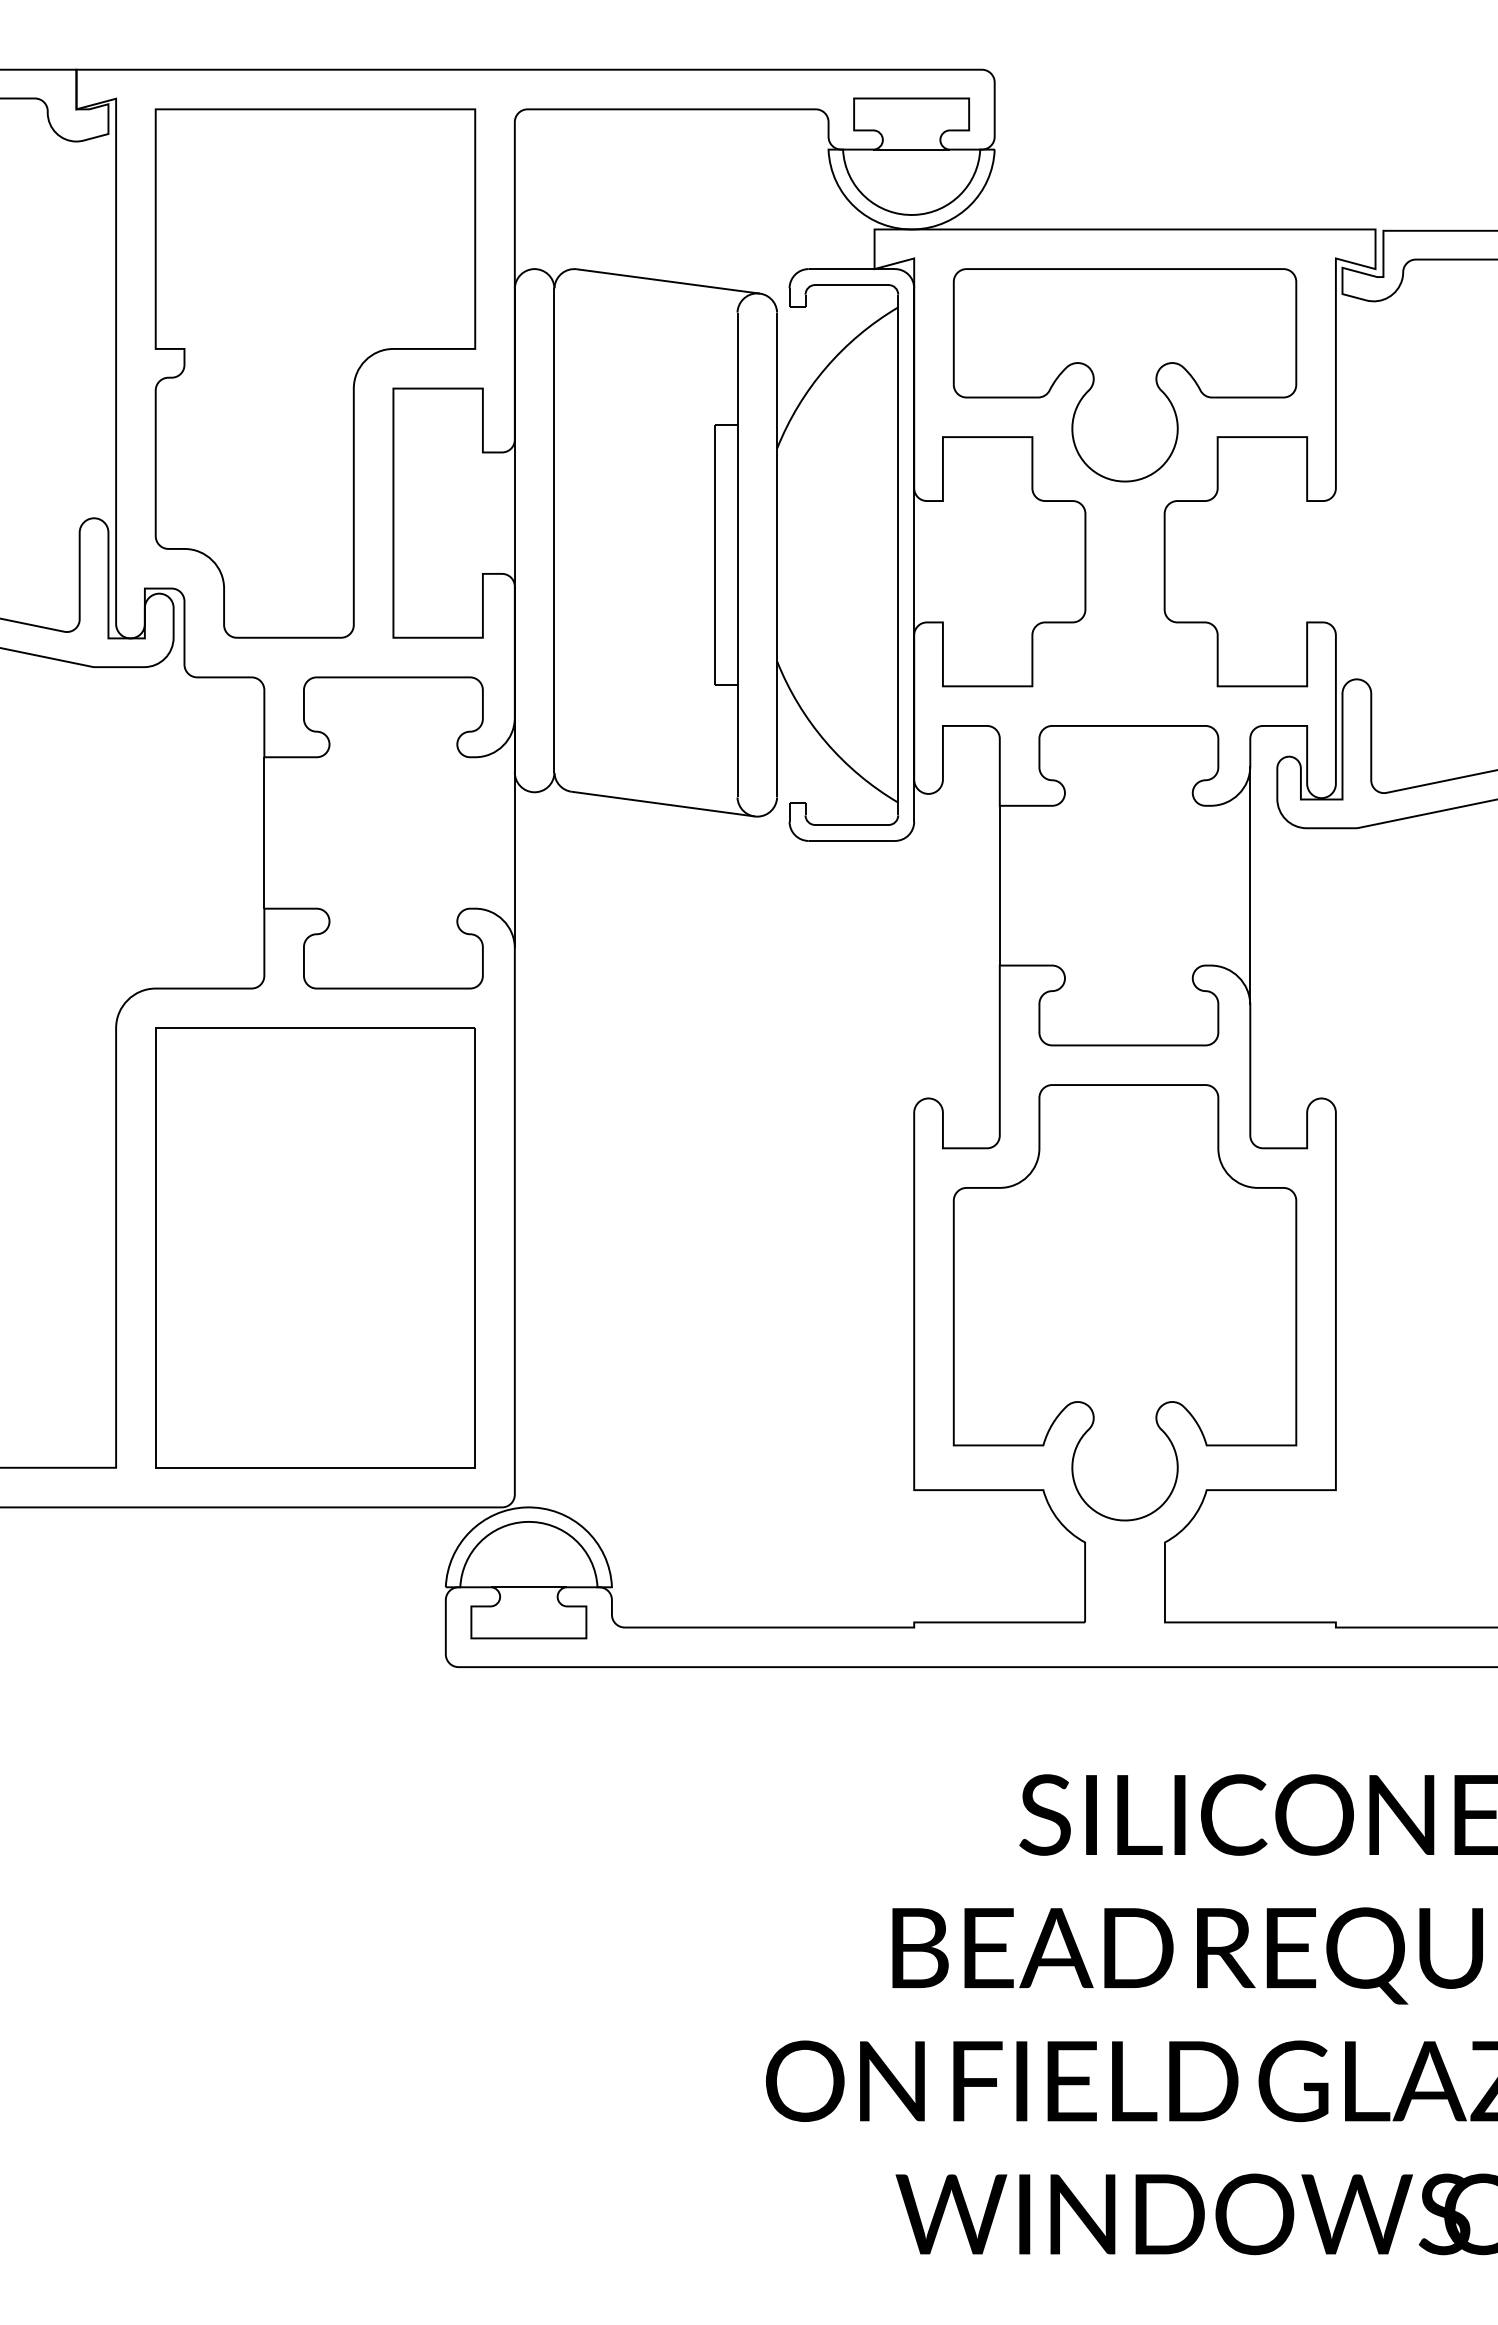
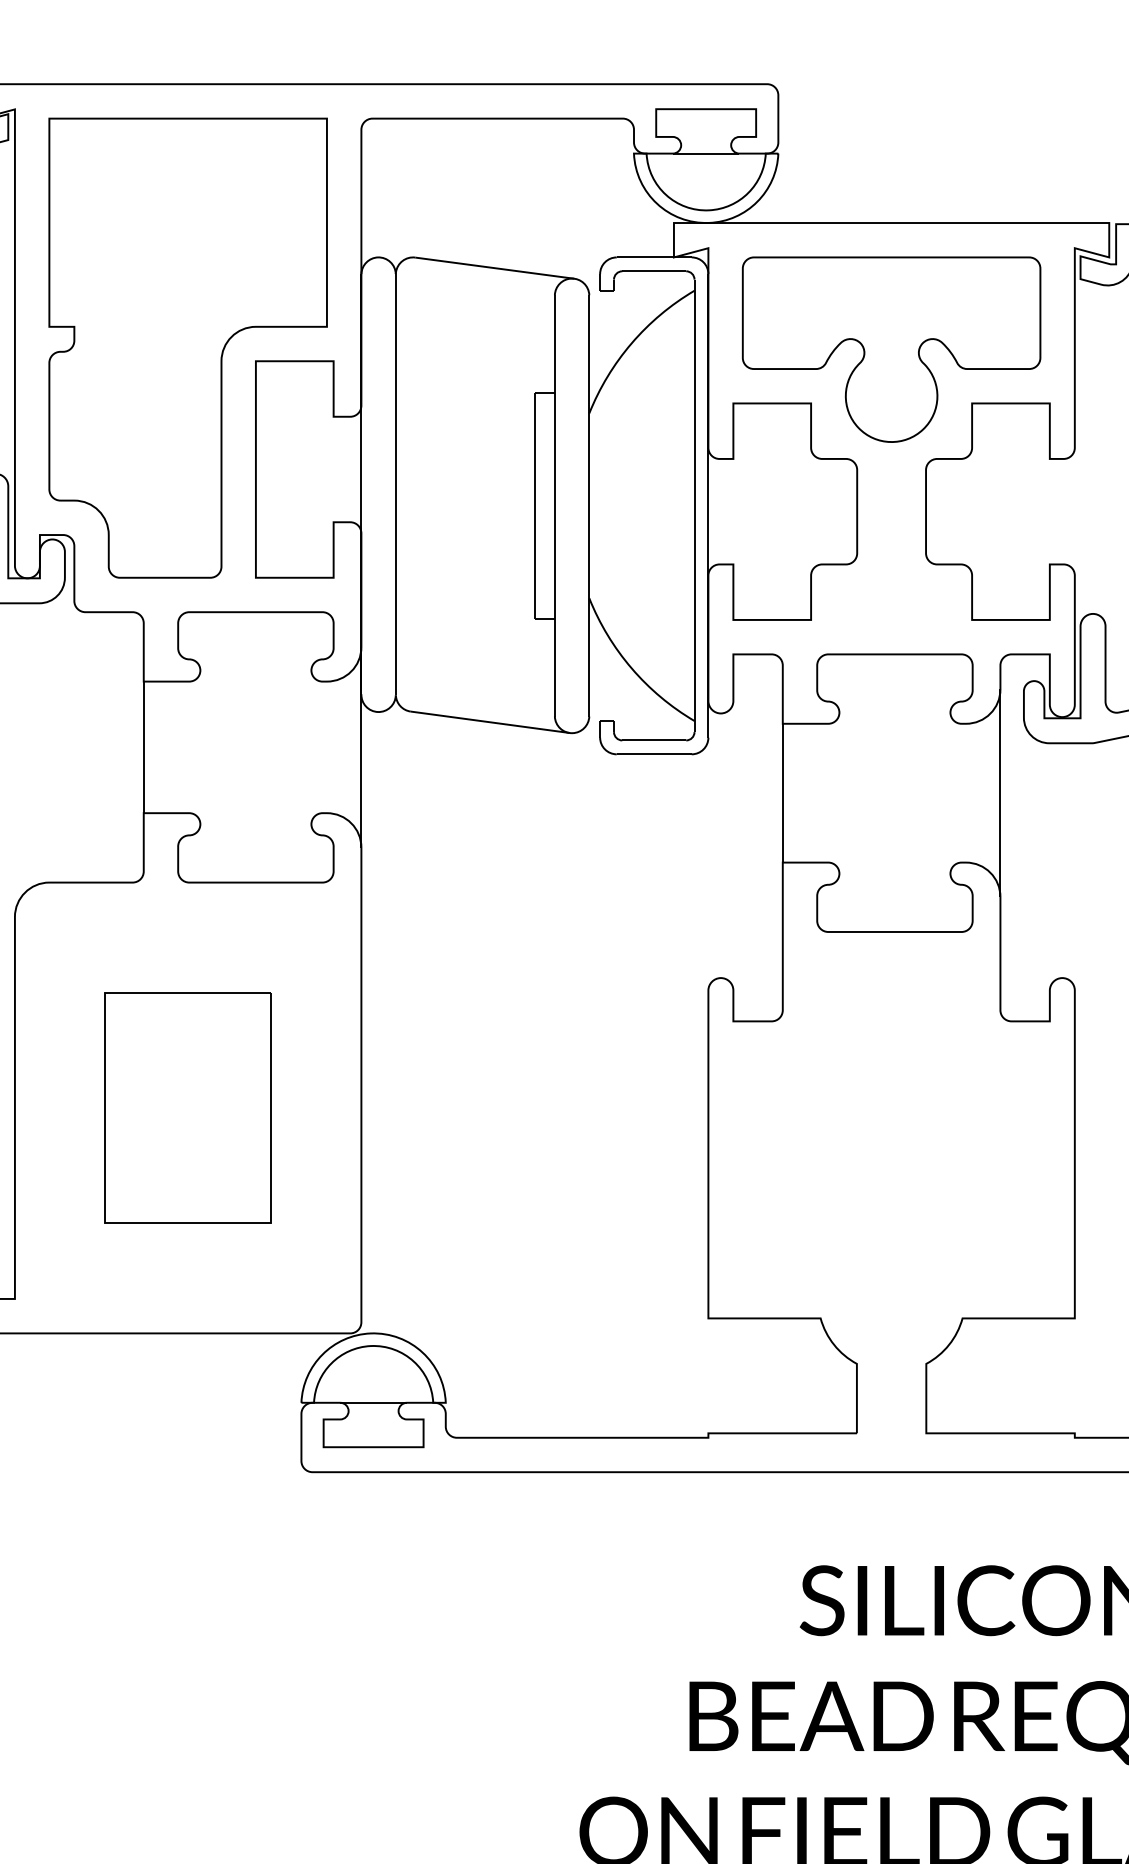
part: (315, 1247) -> (188, 1107), size x0.6
part: (1124, 1302) -> (891, 1155), removed

